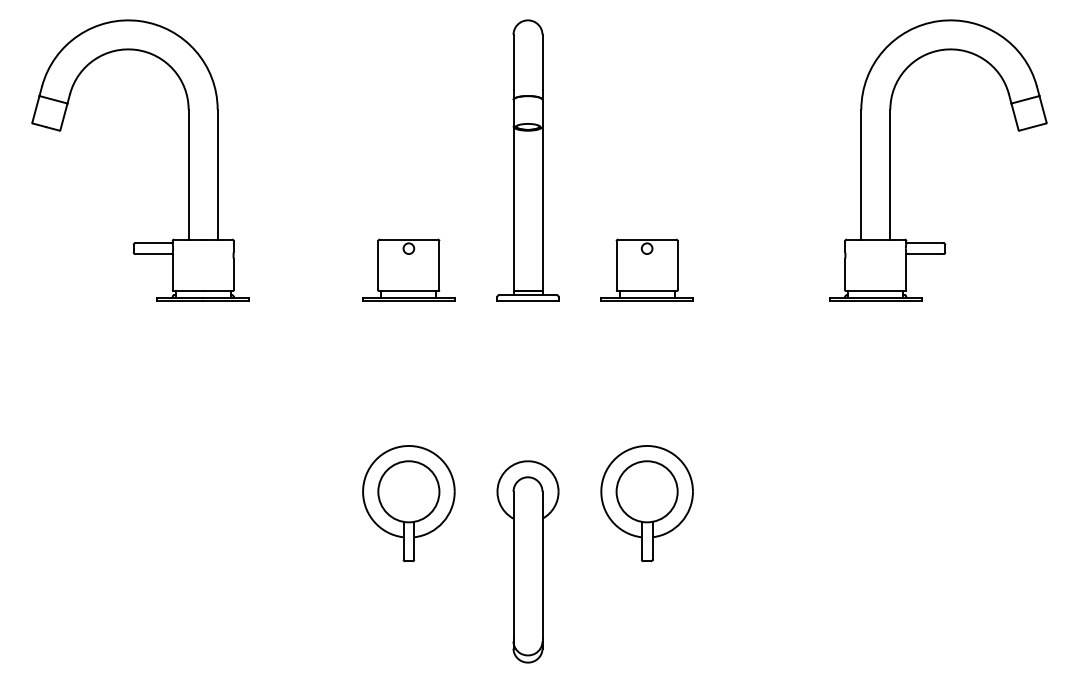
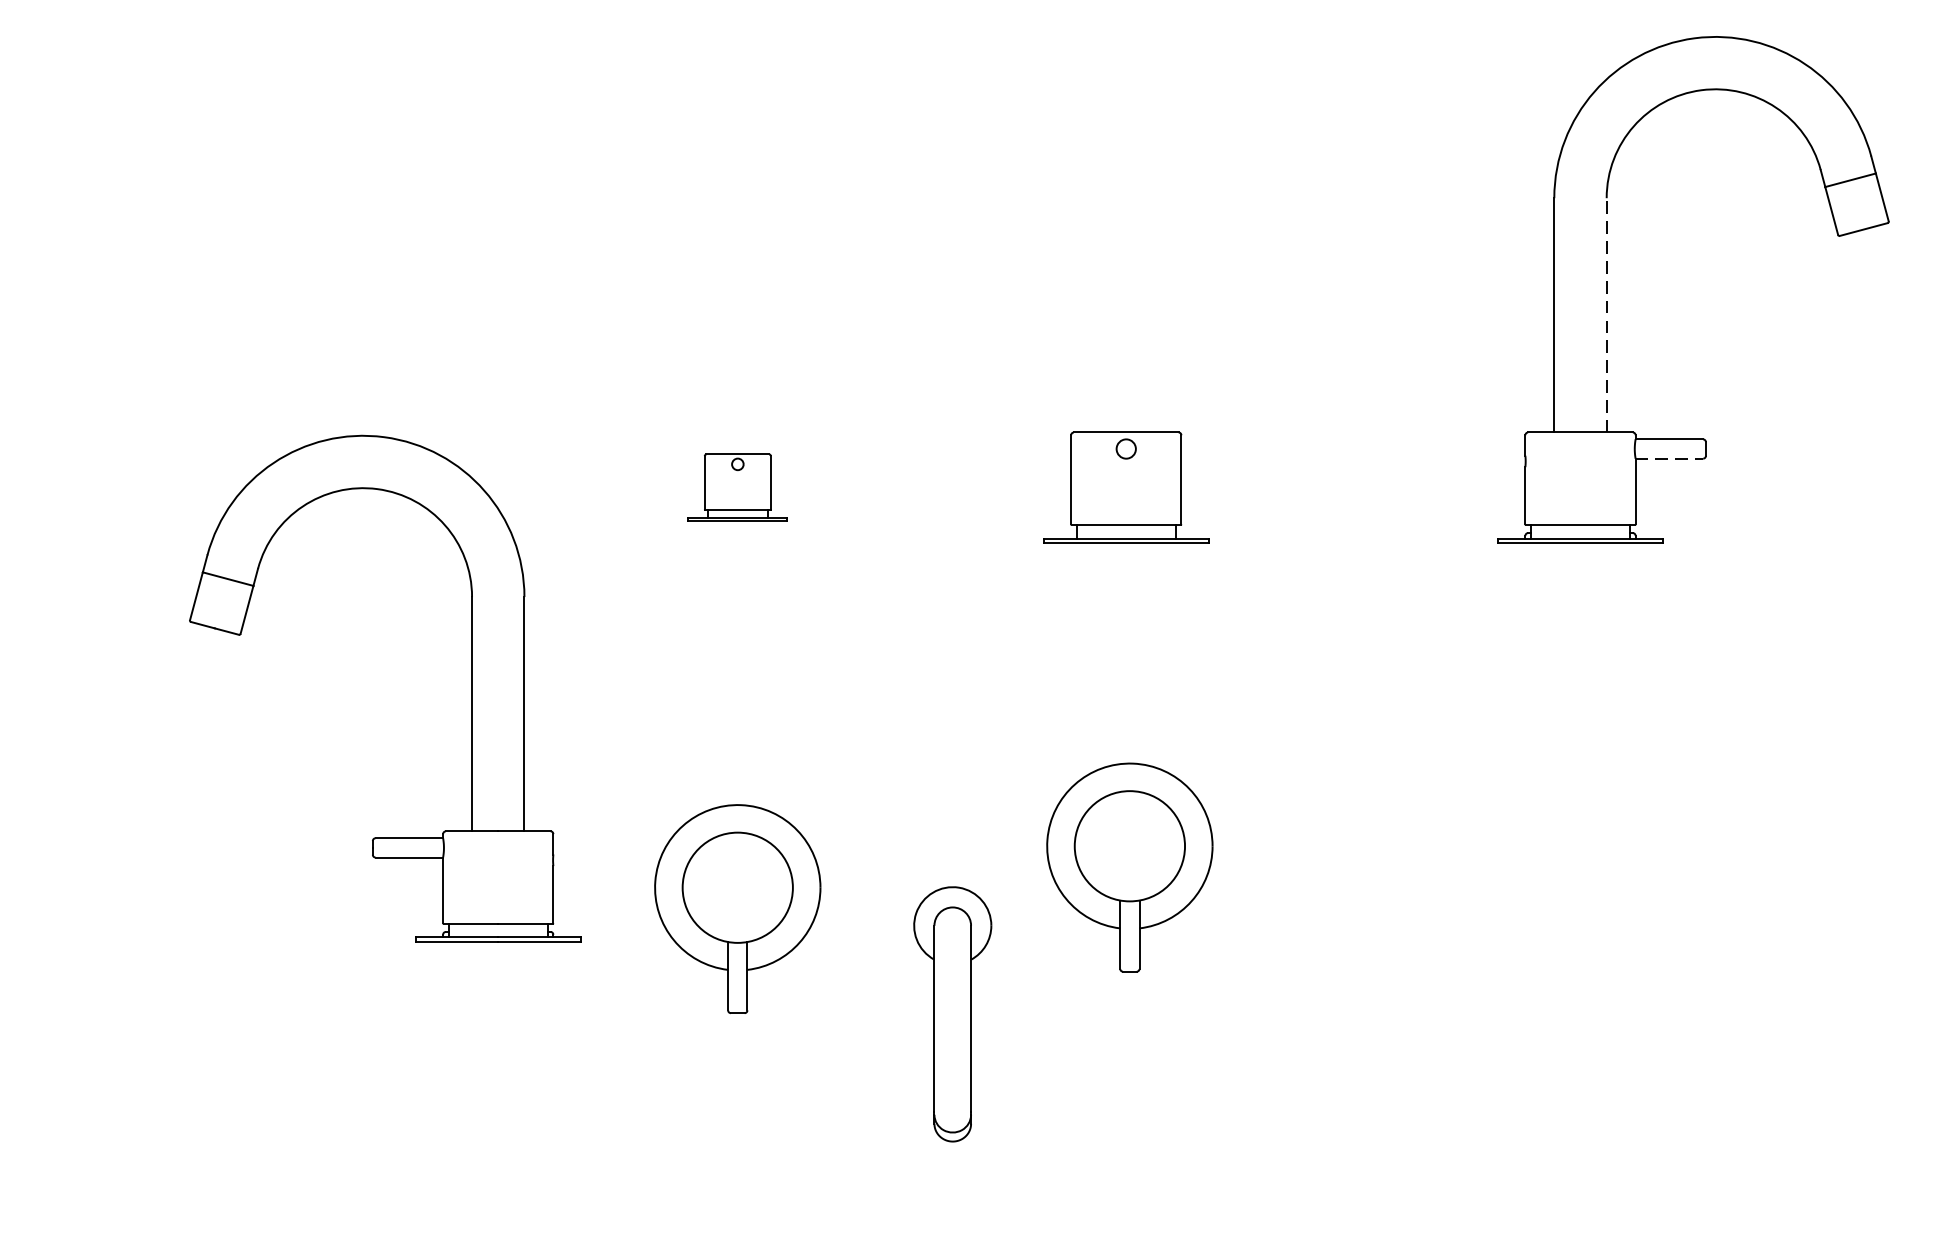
part: (188, 160) -> (471, 688), moved
part: (527, 160) -> (951, 289), removed
line: (890, 174) -> (1606, 315), solid -> dashed
line: (925, 254) -> (1670, 459), solid -> dashed
part: (408, 269) -> (737, 486), size x0.6
part: (646, 269) -> (1125, 486), moved
part: (646, 503) -> (1128, 867), moved
part: (527, 561) -> (951, 1013), size x0.7

